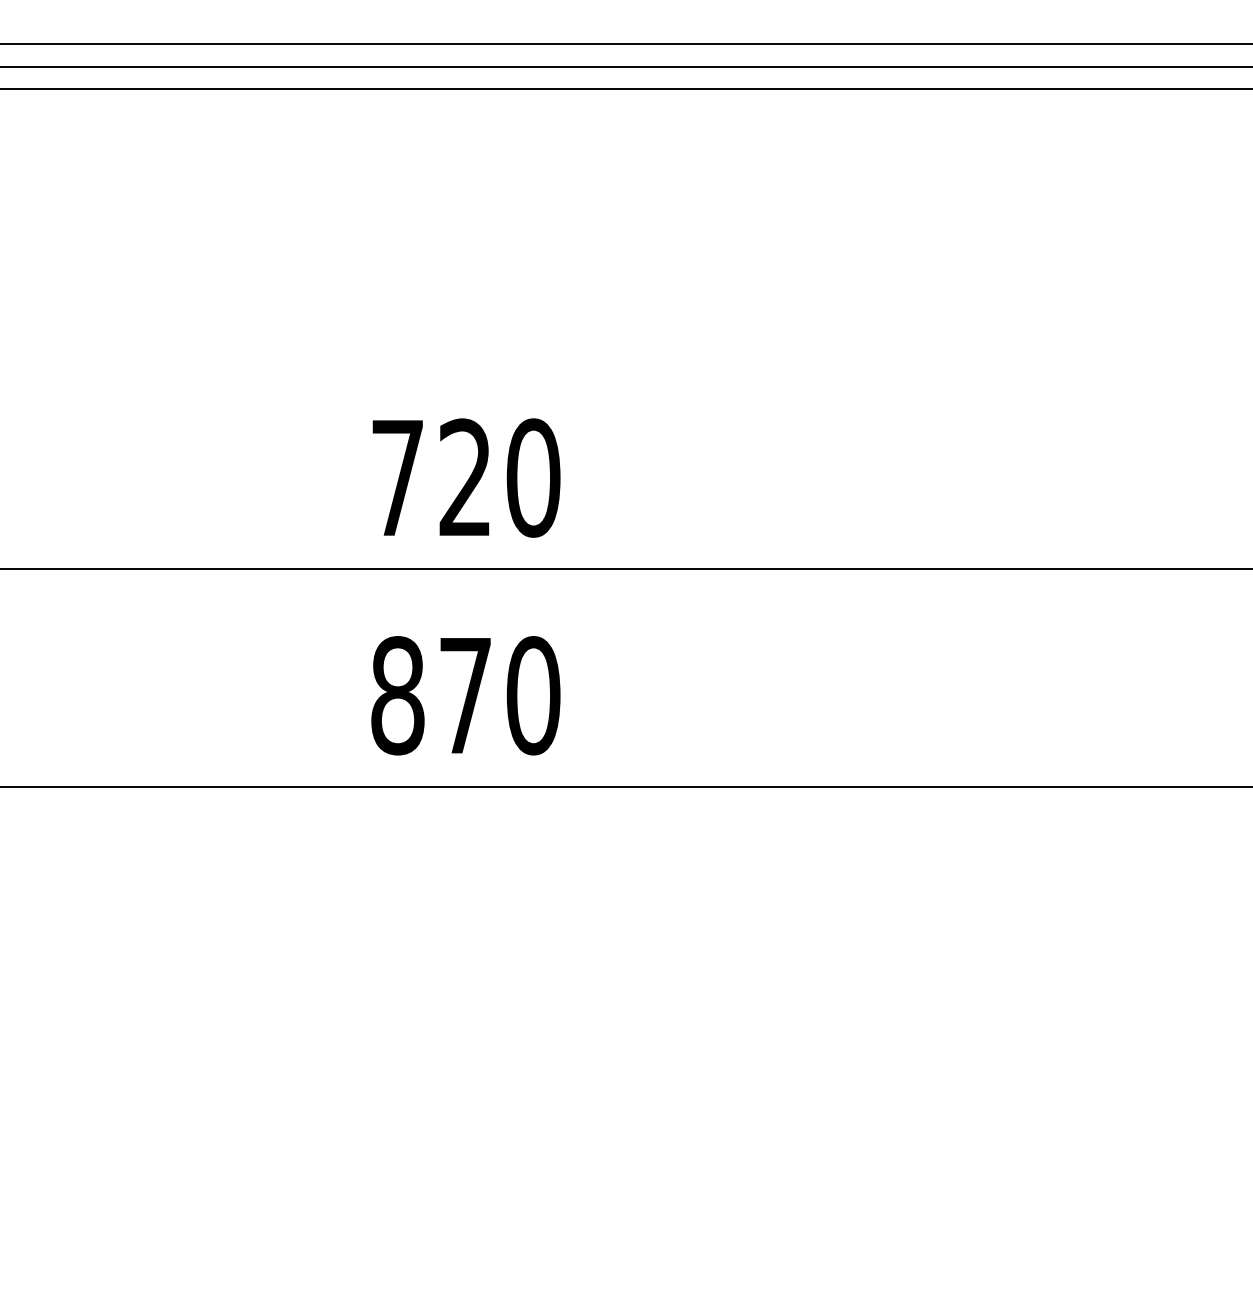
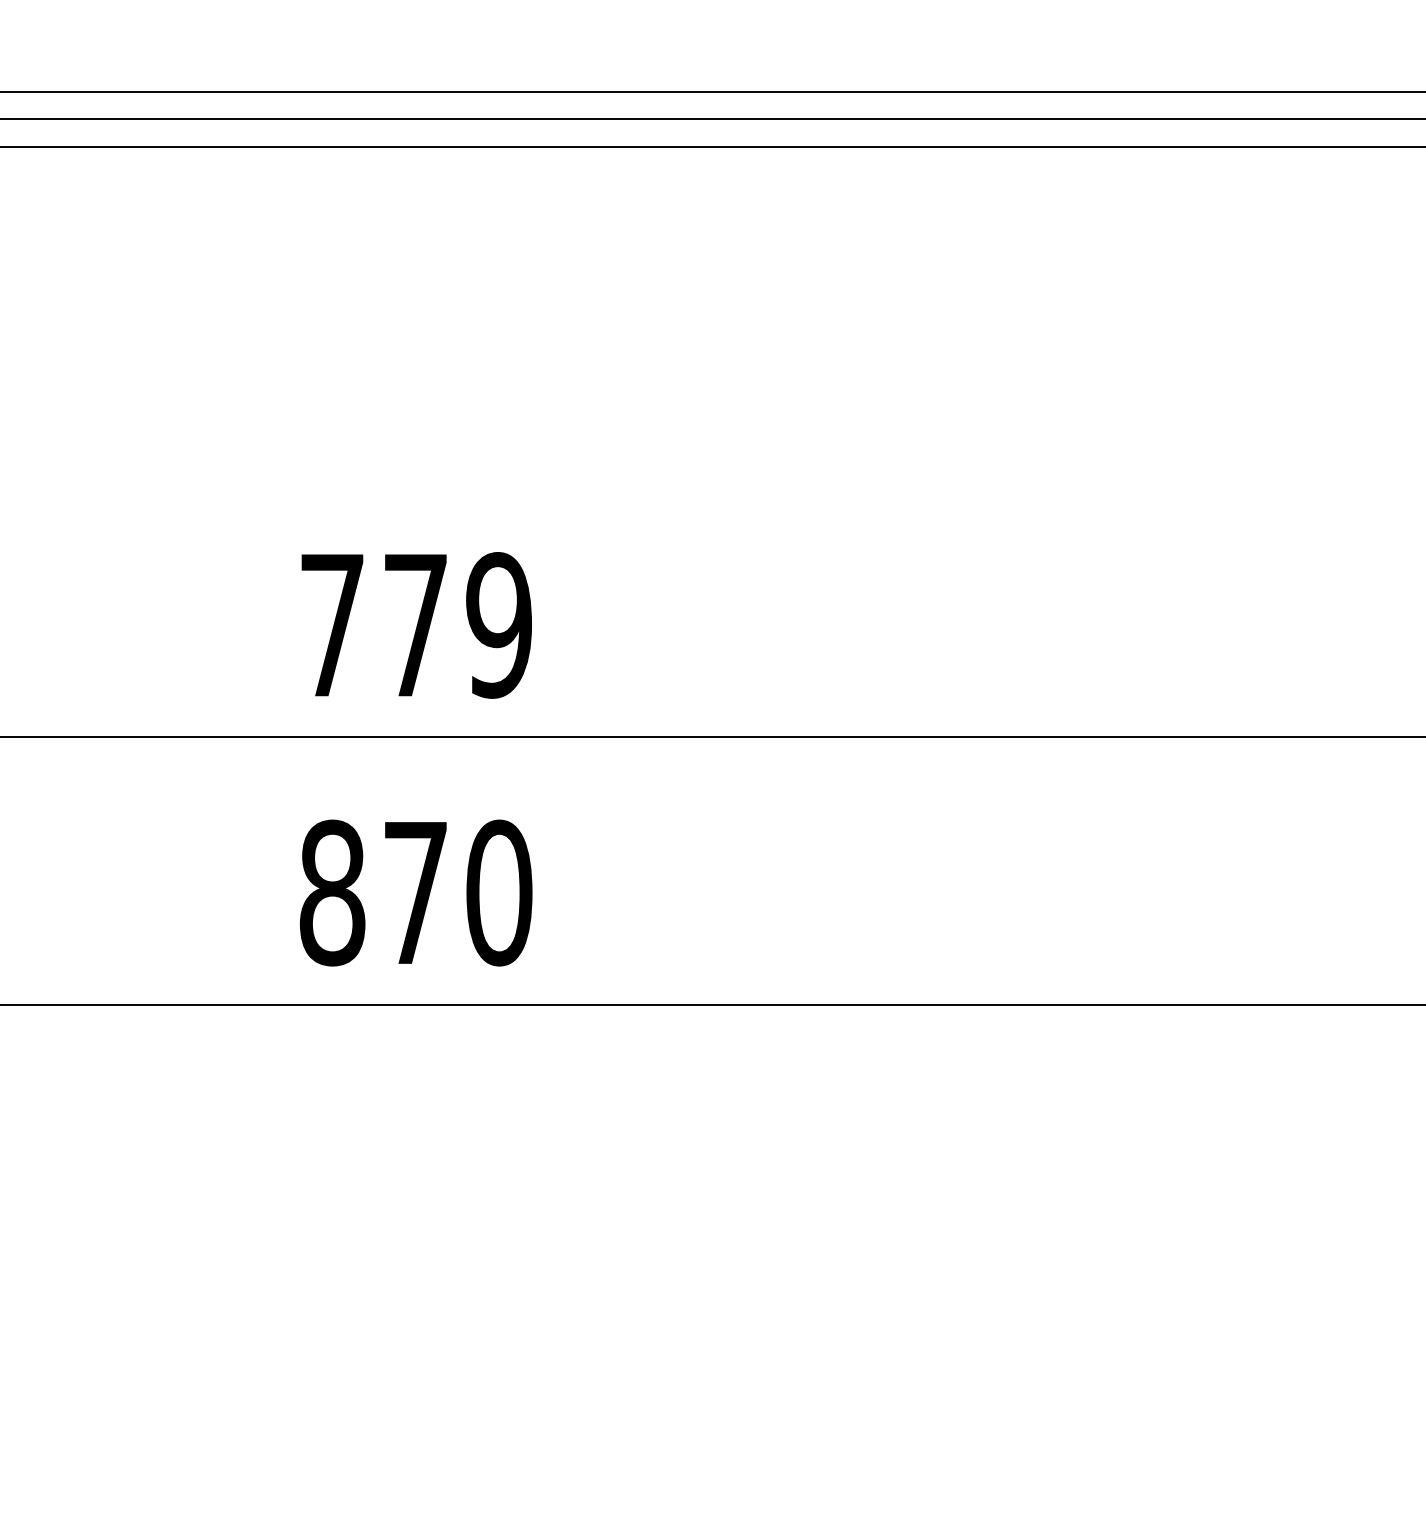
text: (499, 477) -> (457, 624), 720 -> 779

